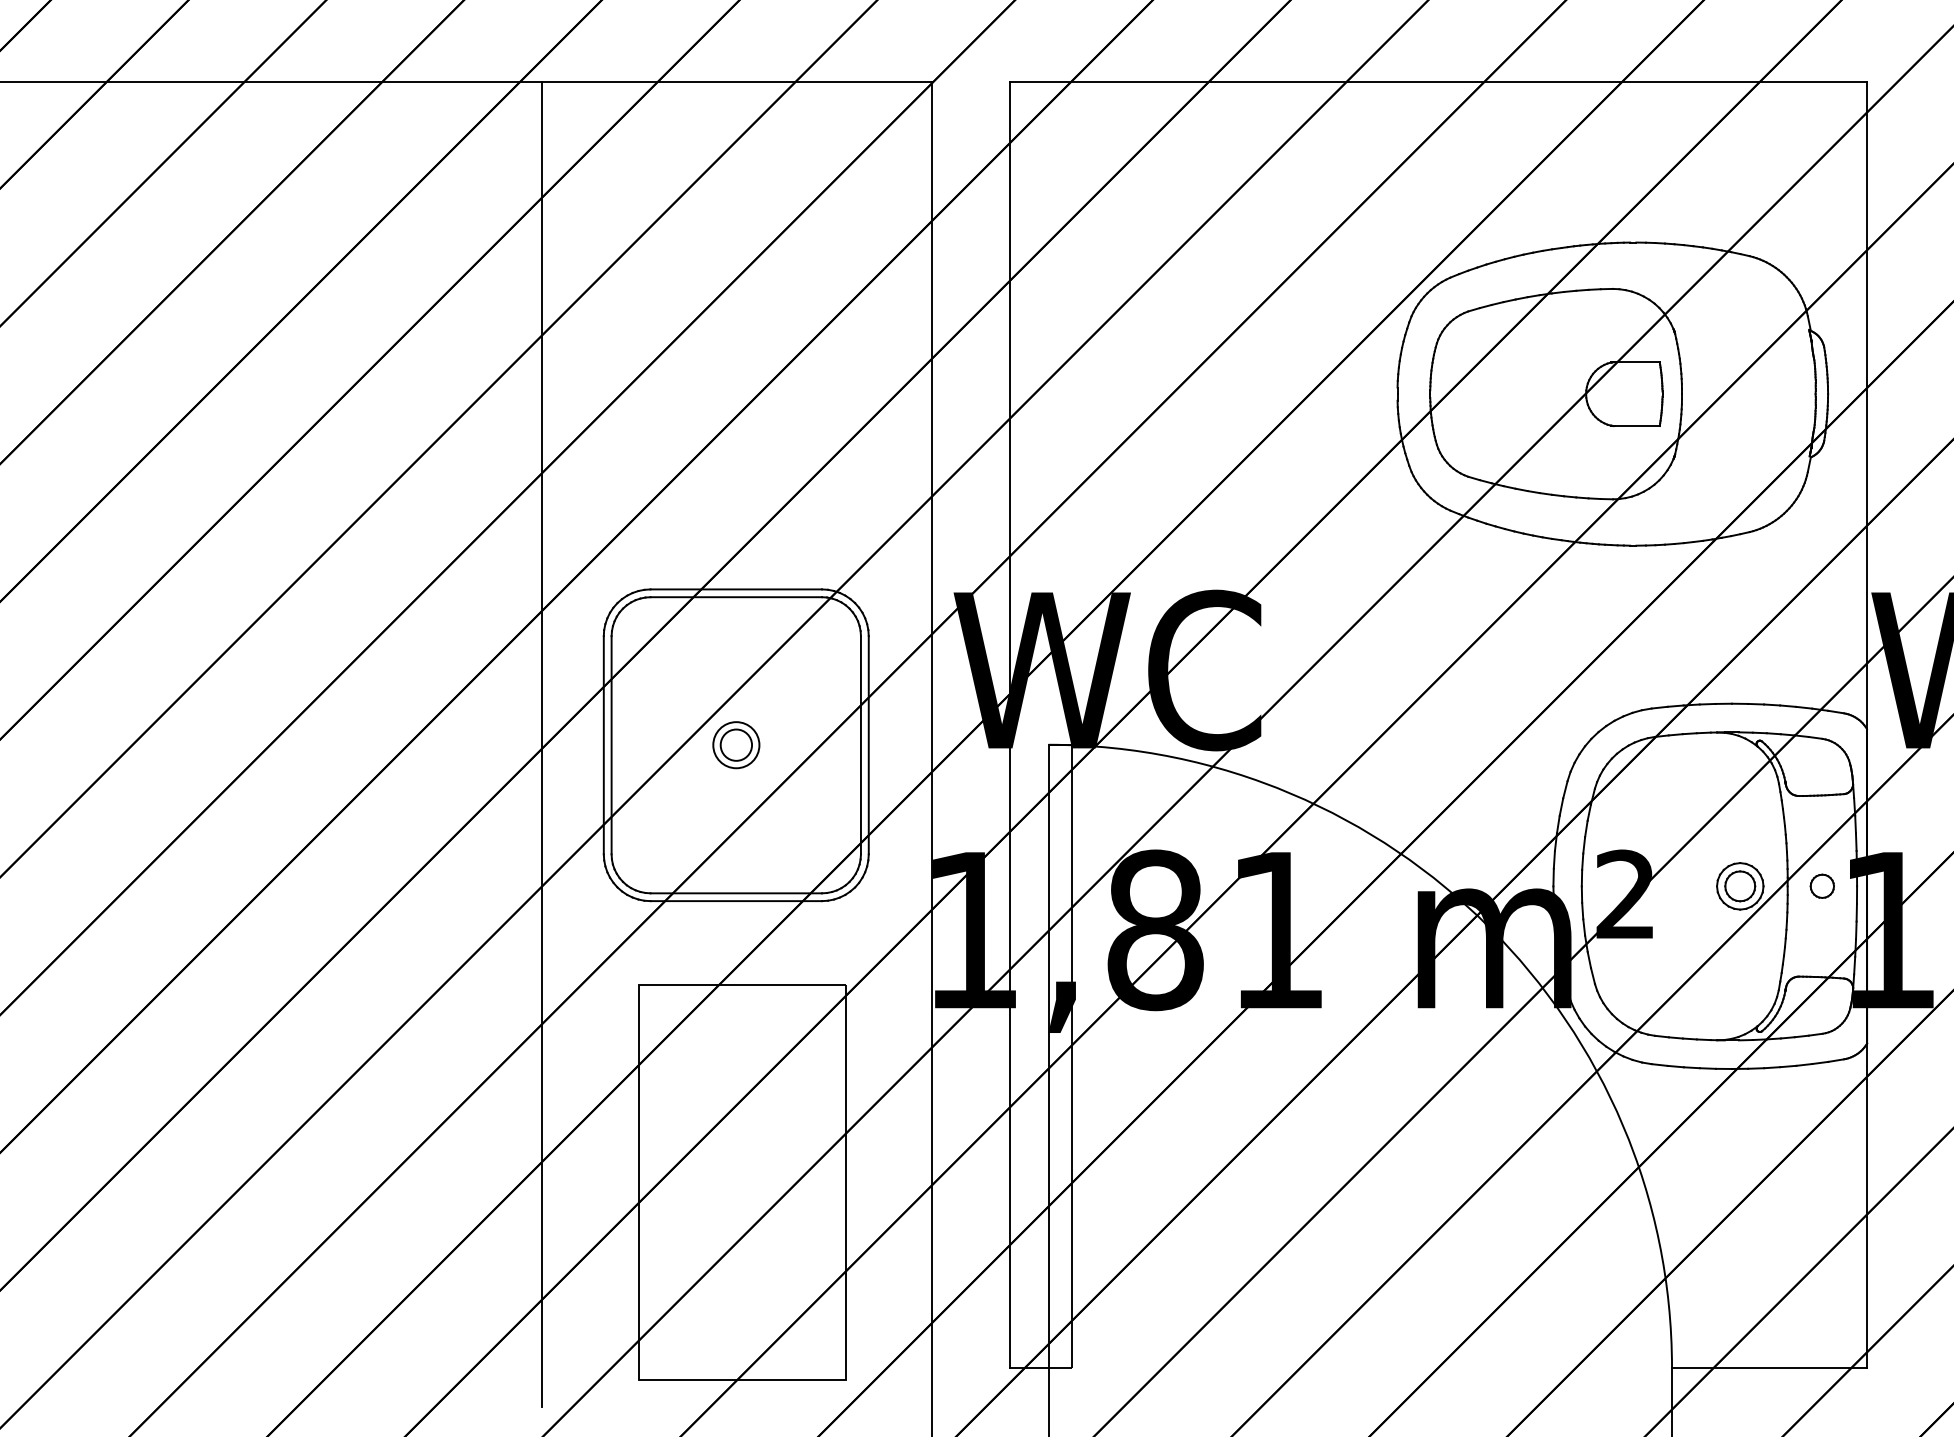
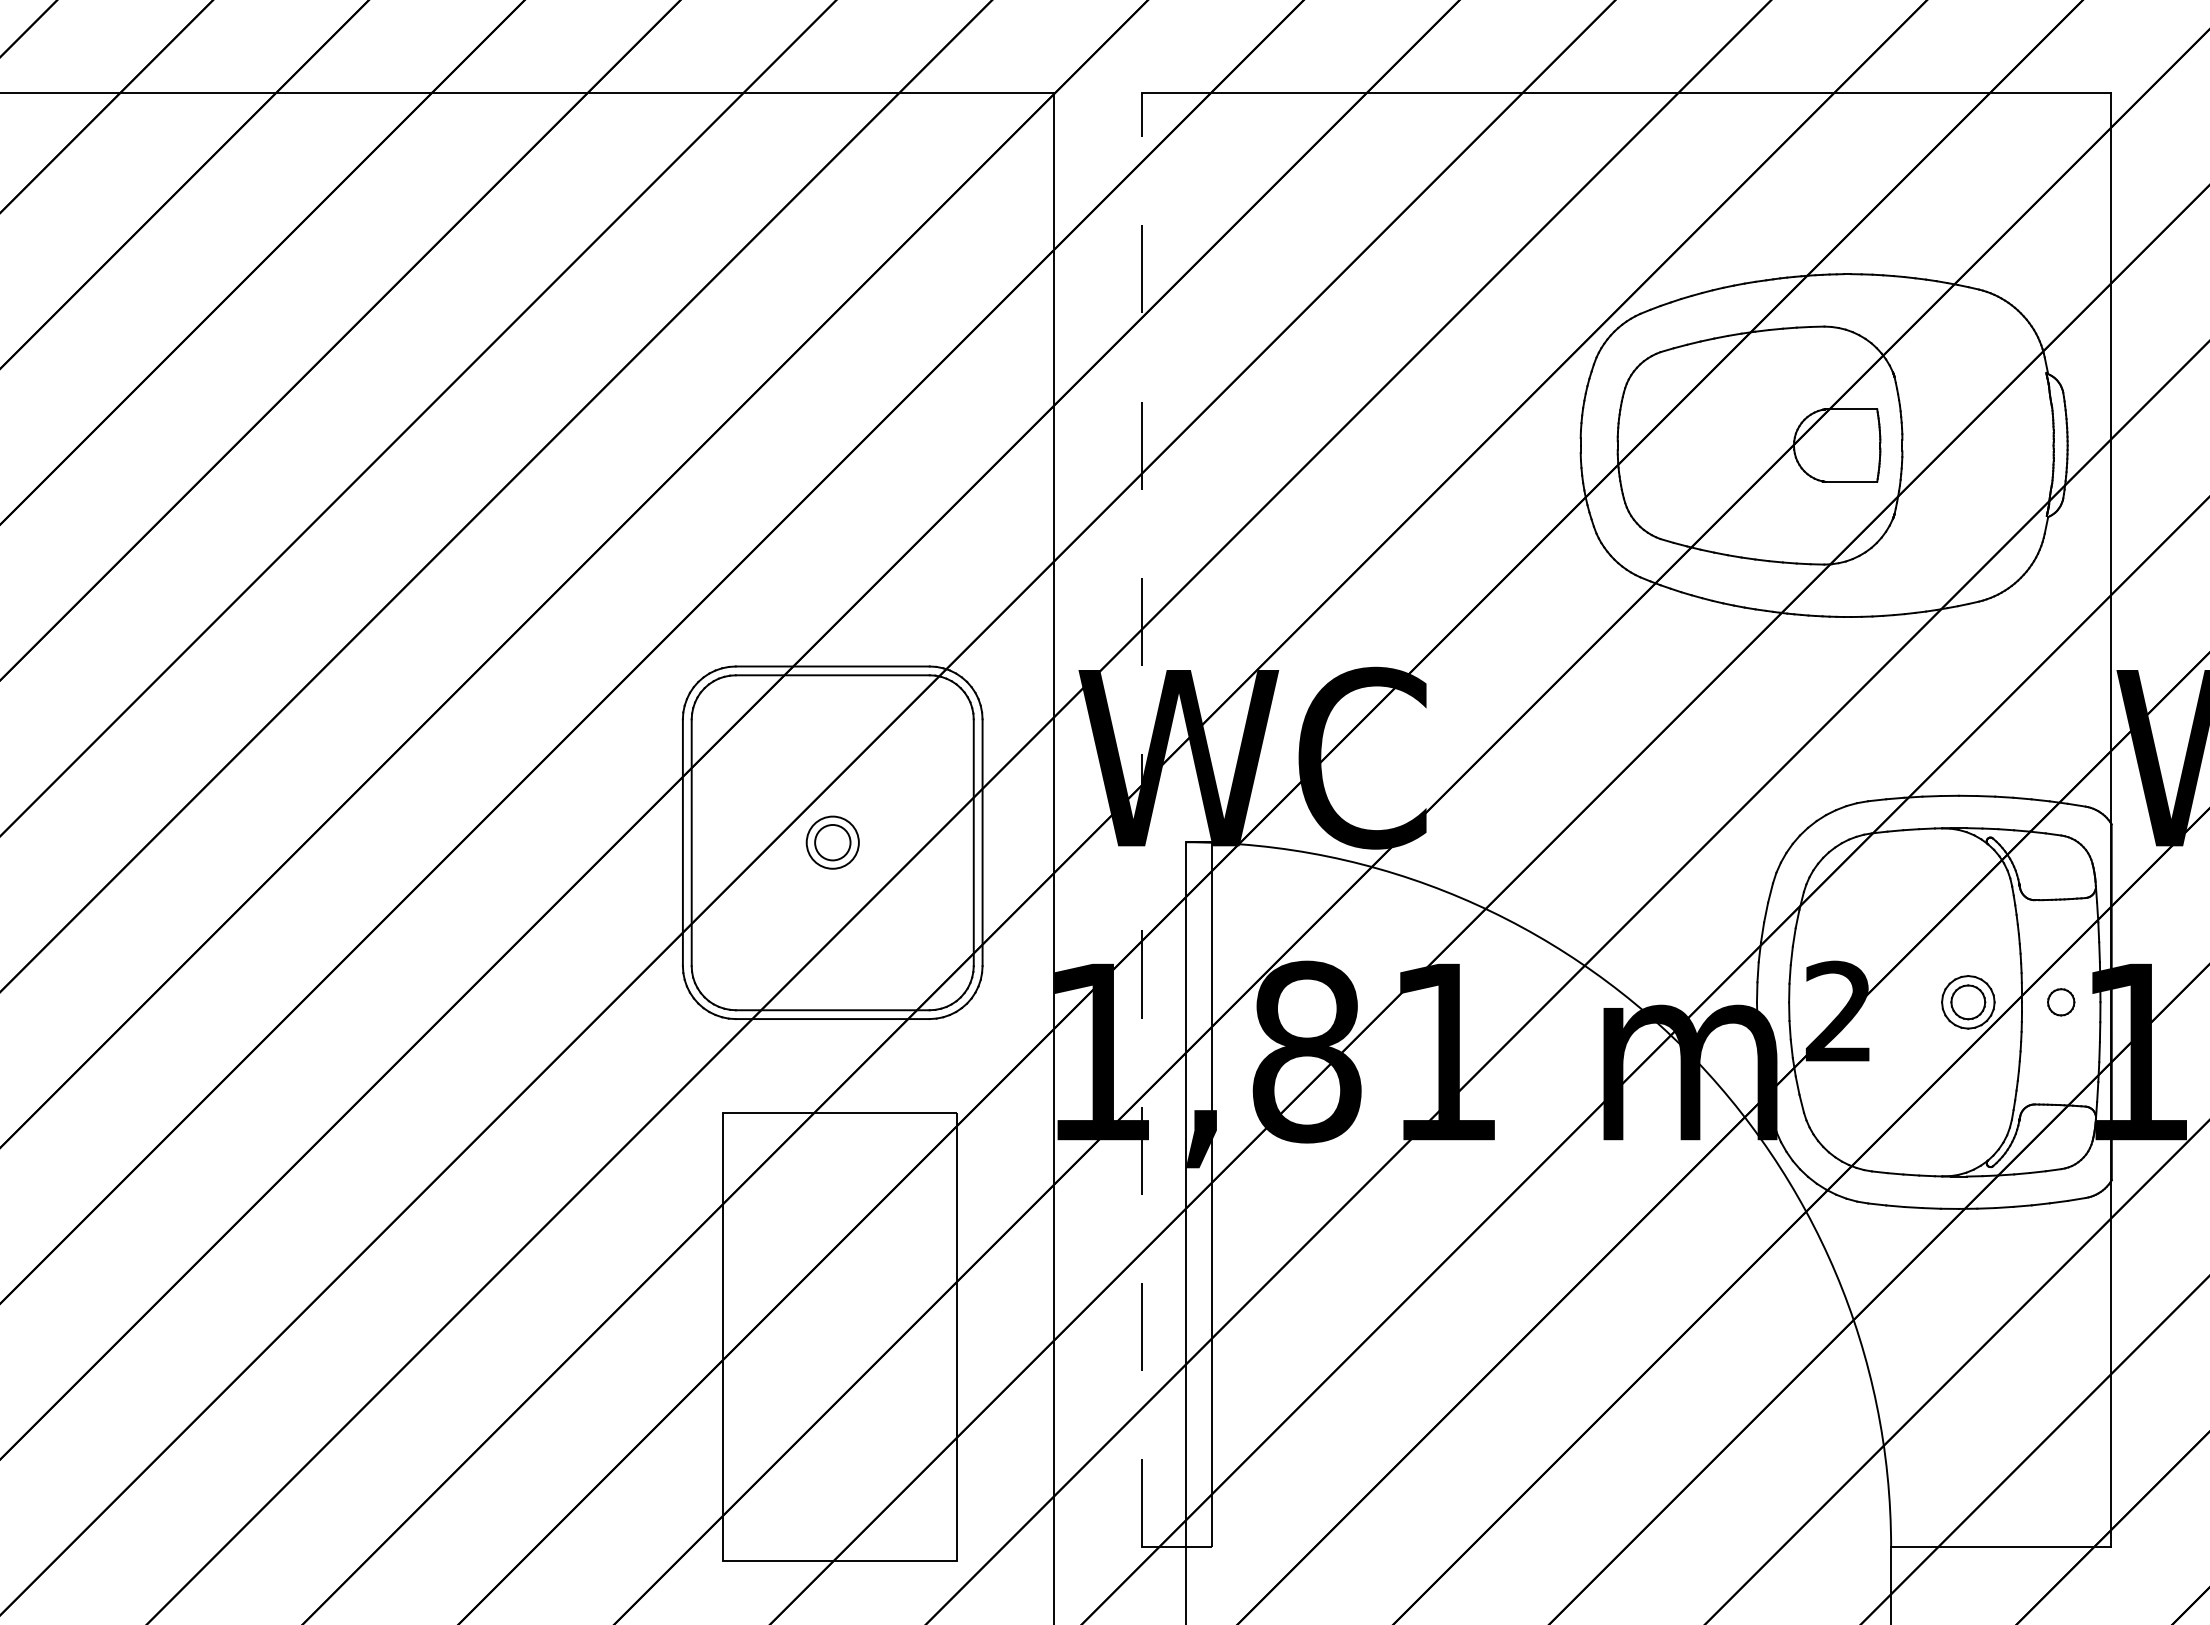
line: (1009, 724) -> (1141, 819), solid -> dashed
line: (542, 745) -> (613, 842), removed

